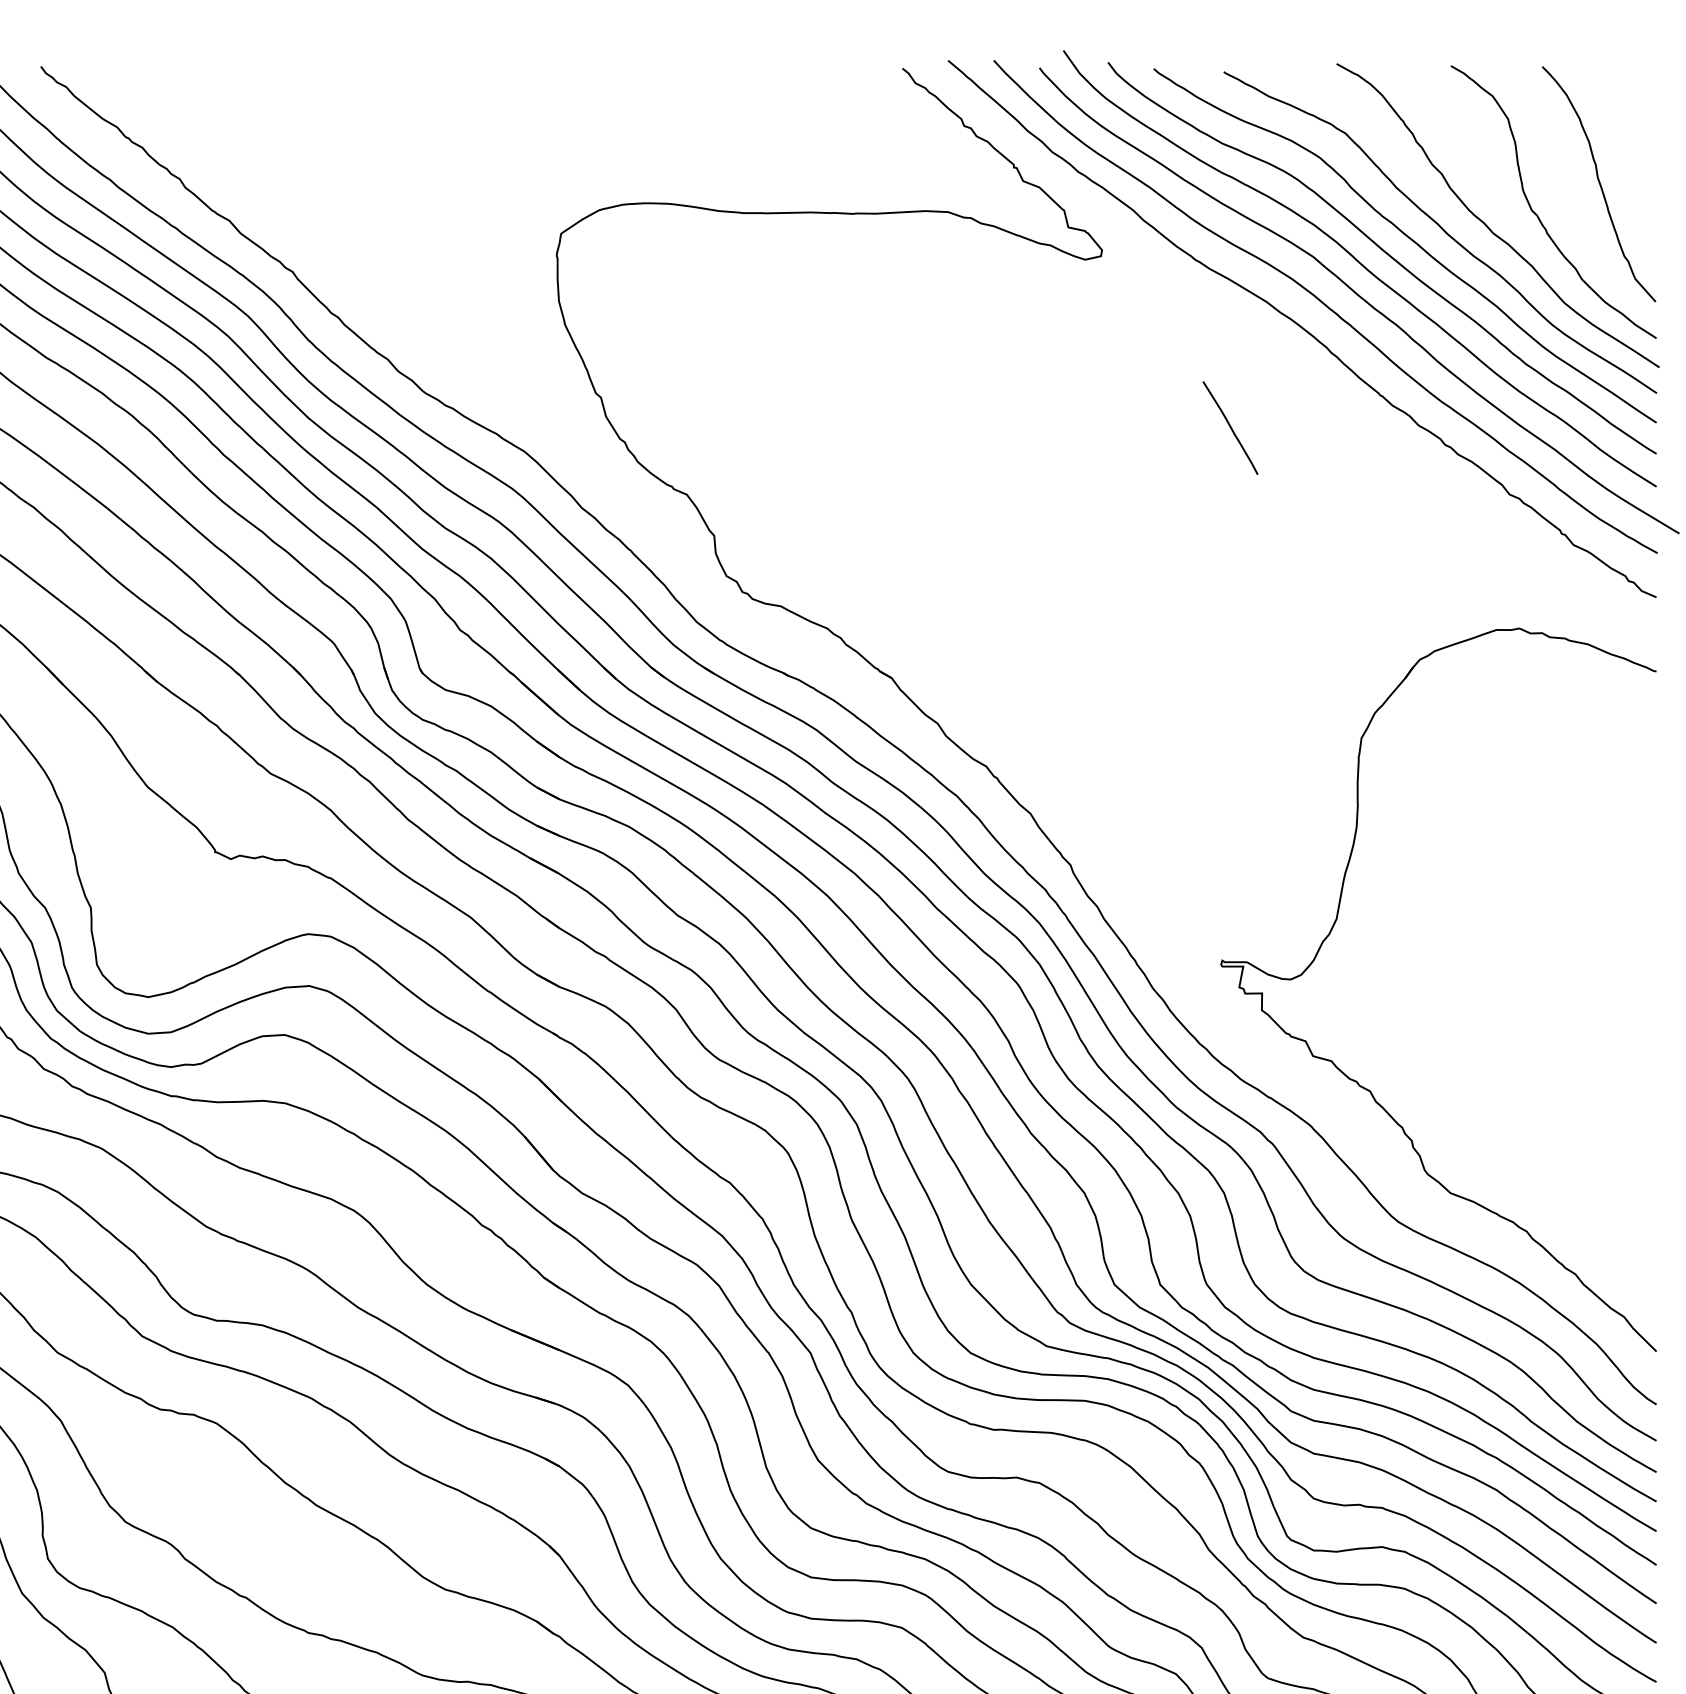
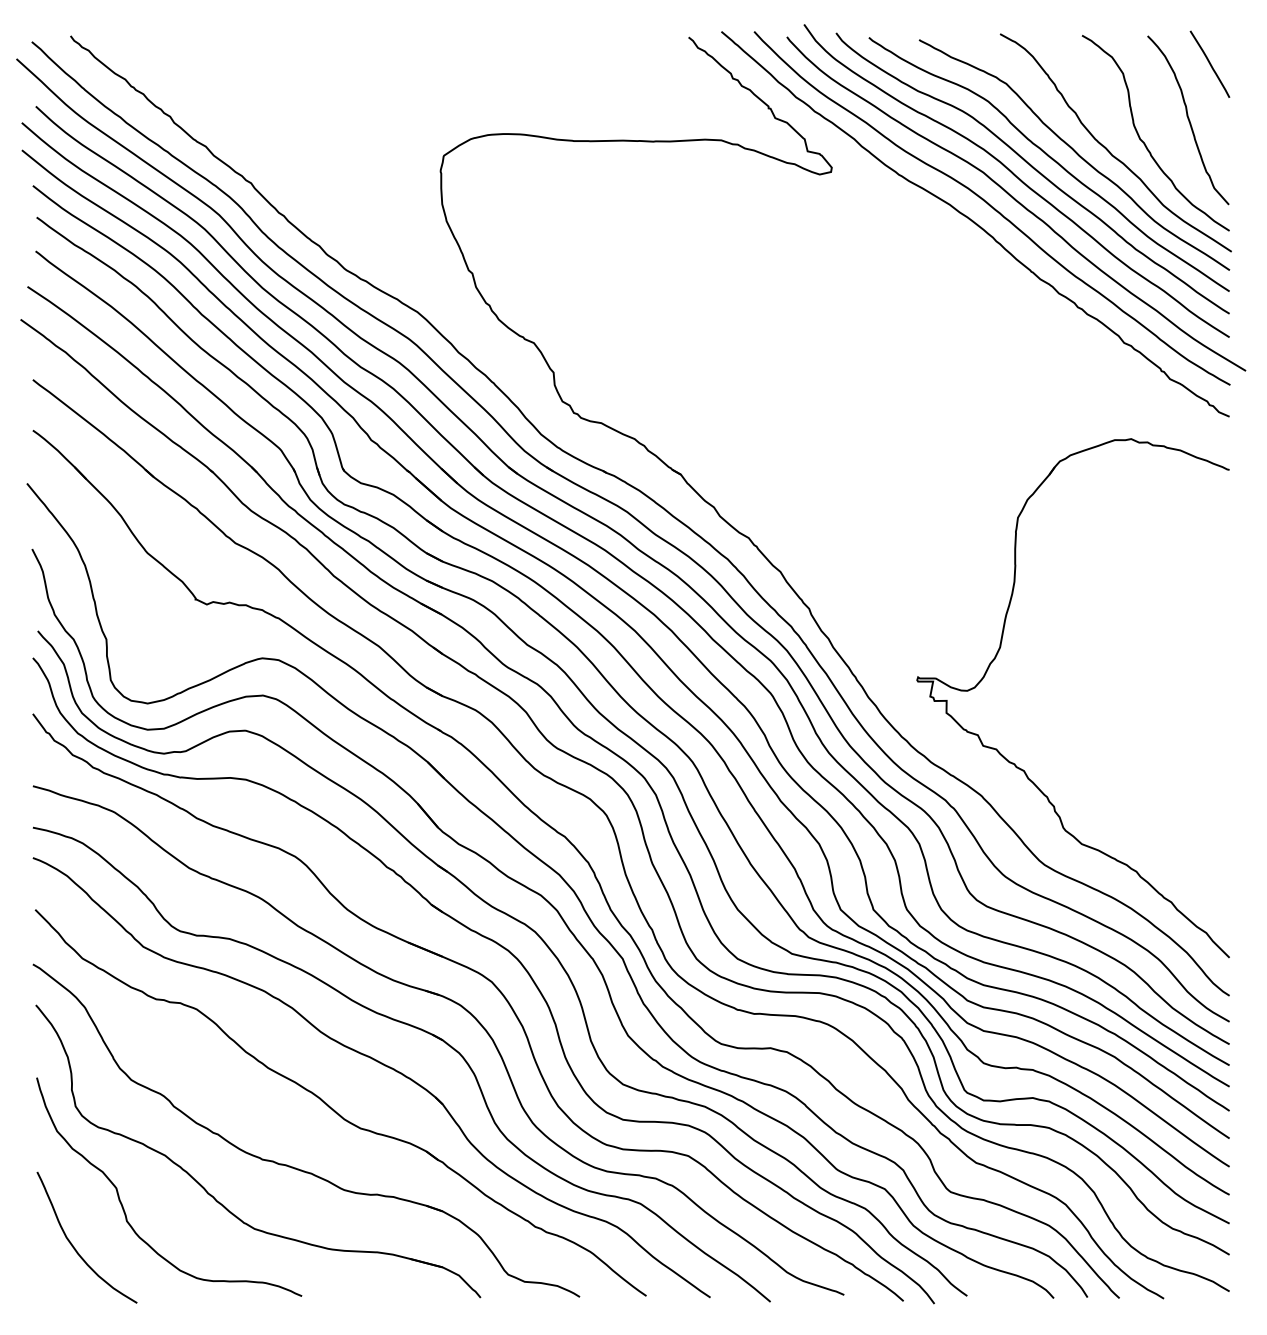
line: (1229, 426) -> (1209, 63), moved

